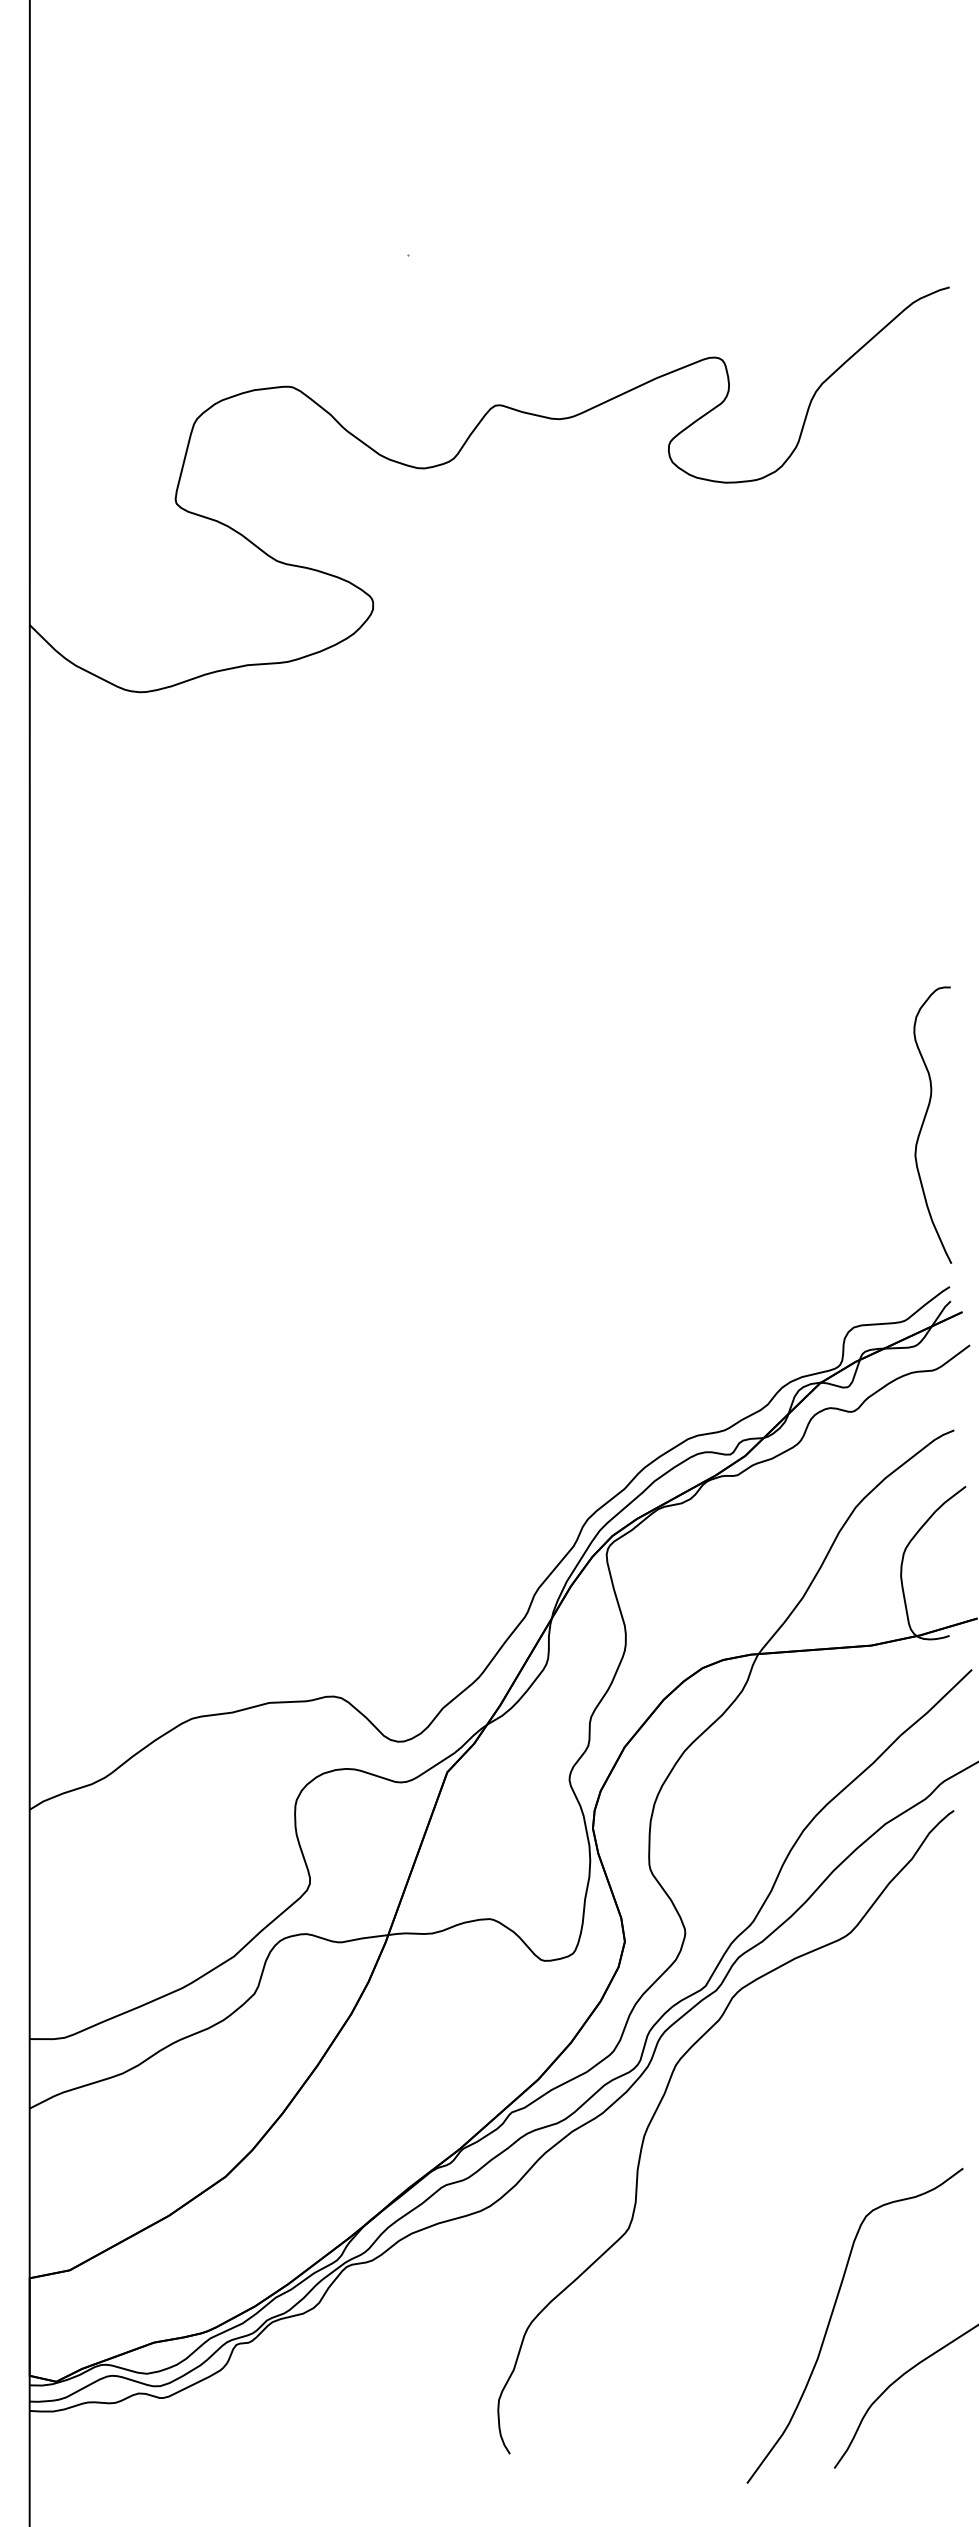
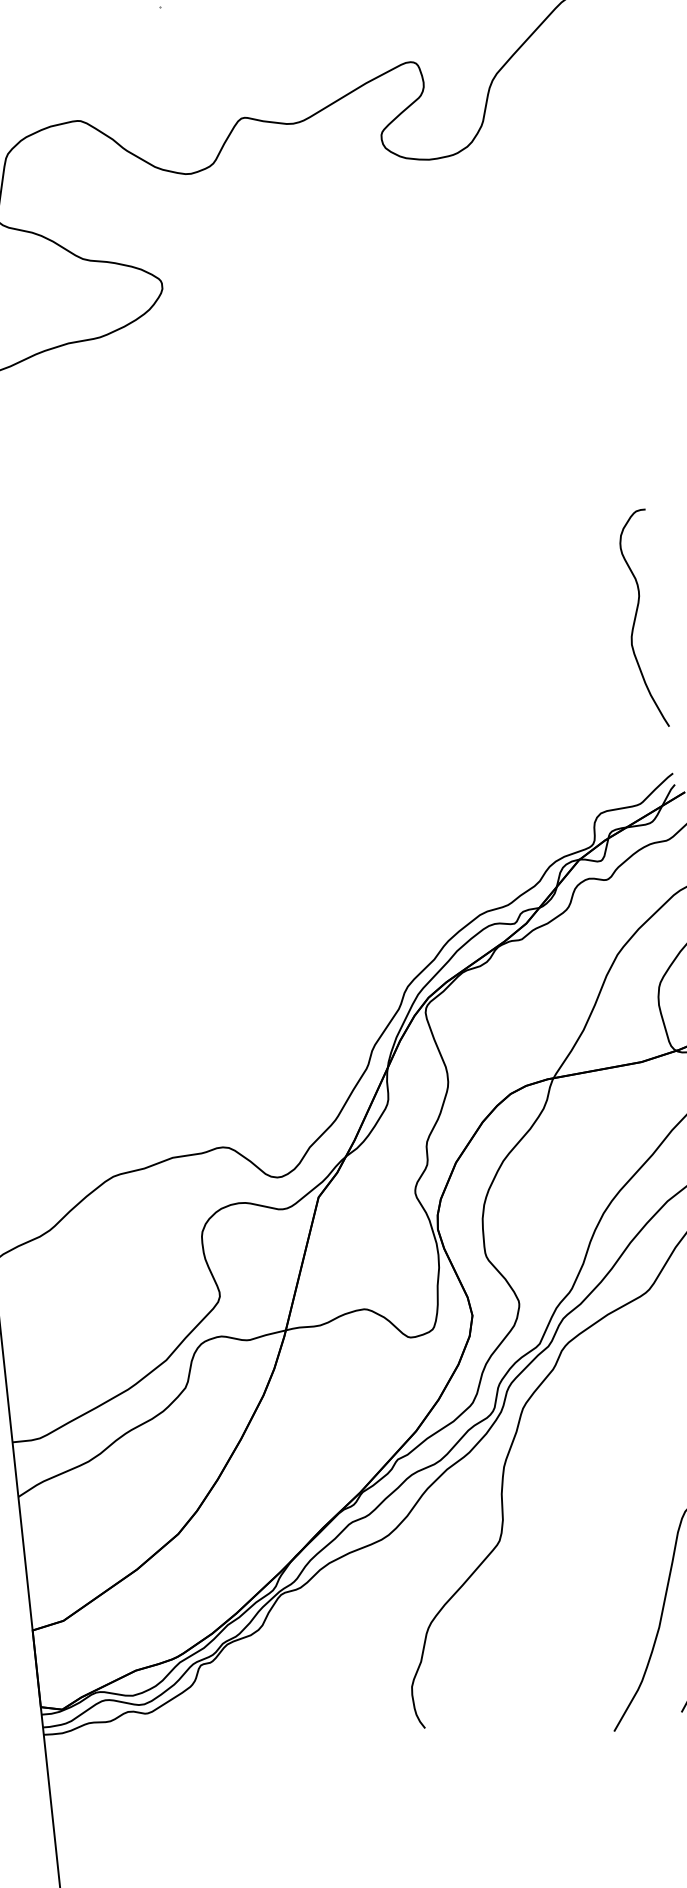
curve: (924, 1122) -> (636, 617), moved

